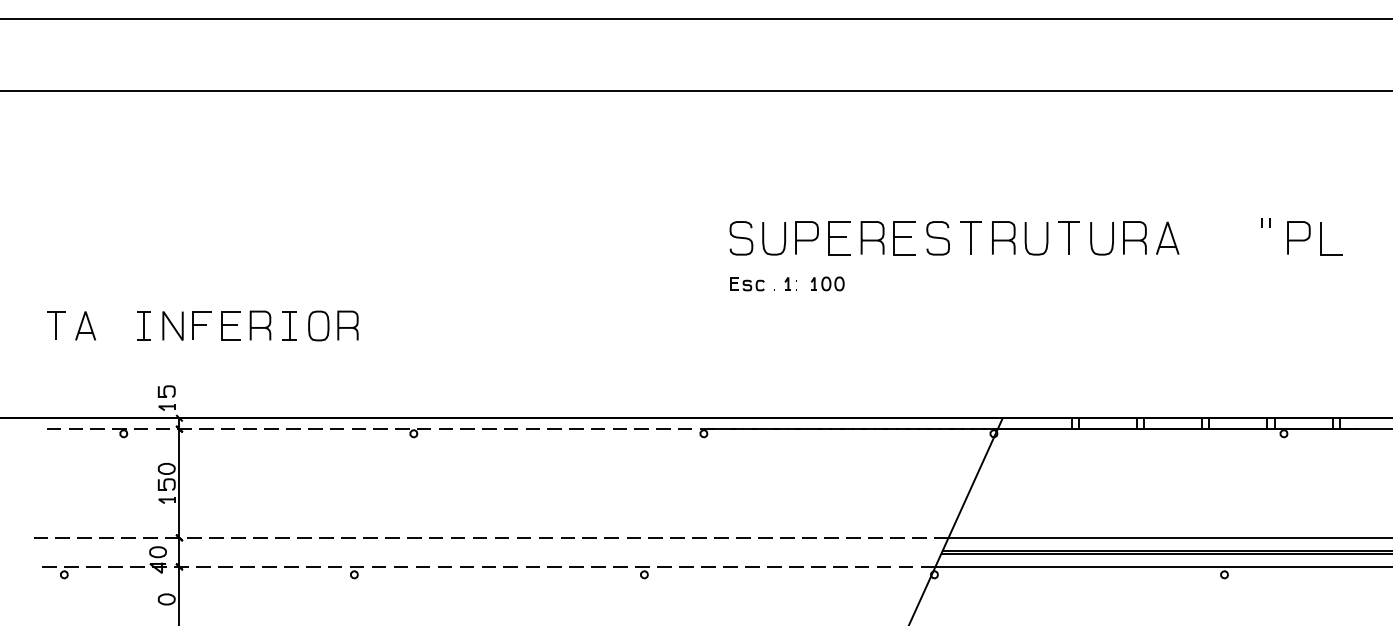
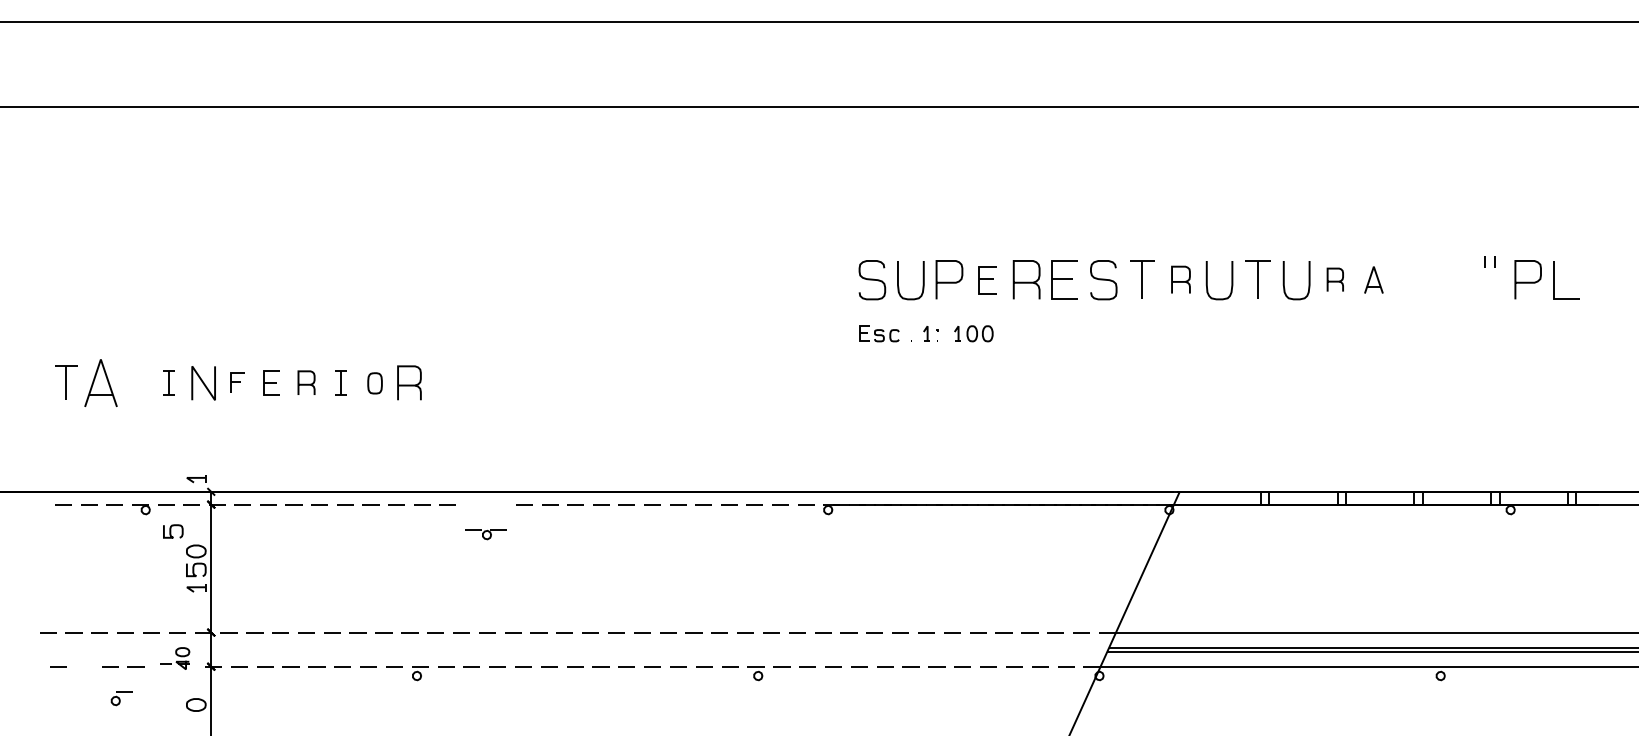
part: (839, 237) -> (987, 279), size x0.7
part: (1003, 237) -> (1180, 279), size x0.7
part: (1135, 237) -> (1335, 279), size x0.6
part: (1167, 237) -> (1373, 279), size x0.7
part: (144, 325) -> (169, 382), size x0.7
part: (201, 325) -> (237, 382), size x0.6
part: (230, 325) -> (271, 382), size x0.7
part: (260, 325) -> (306, 382), size x0.7
part: (289, 325) -> (340, 382), size x0.7
part: (85, 326) -> (100, 383), size x1.4
part: (318, 326) -> (374, 383), size x0.6
curve: (165, 391) -> (171, 531), moved
part: (412, 433) -> (485, 534), moved
part: (148, 559) -> (174, 658), size x0.7
part: (69, 572) -> (121, 698), moved

